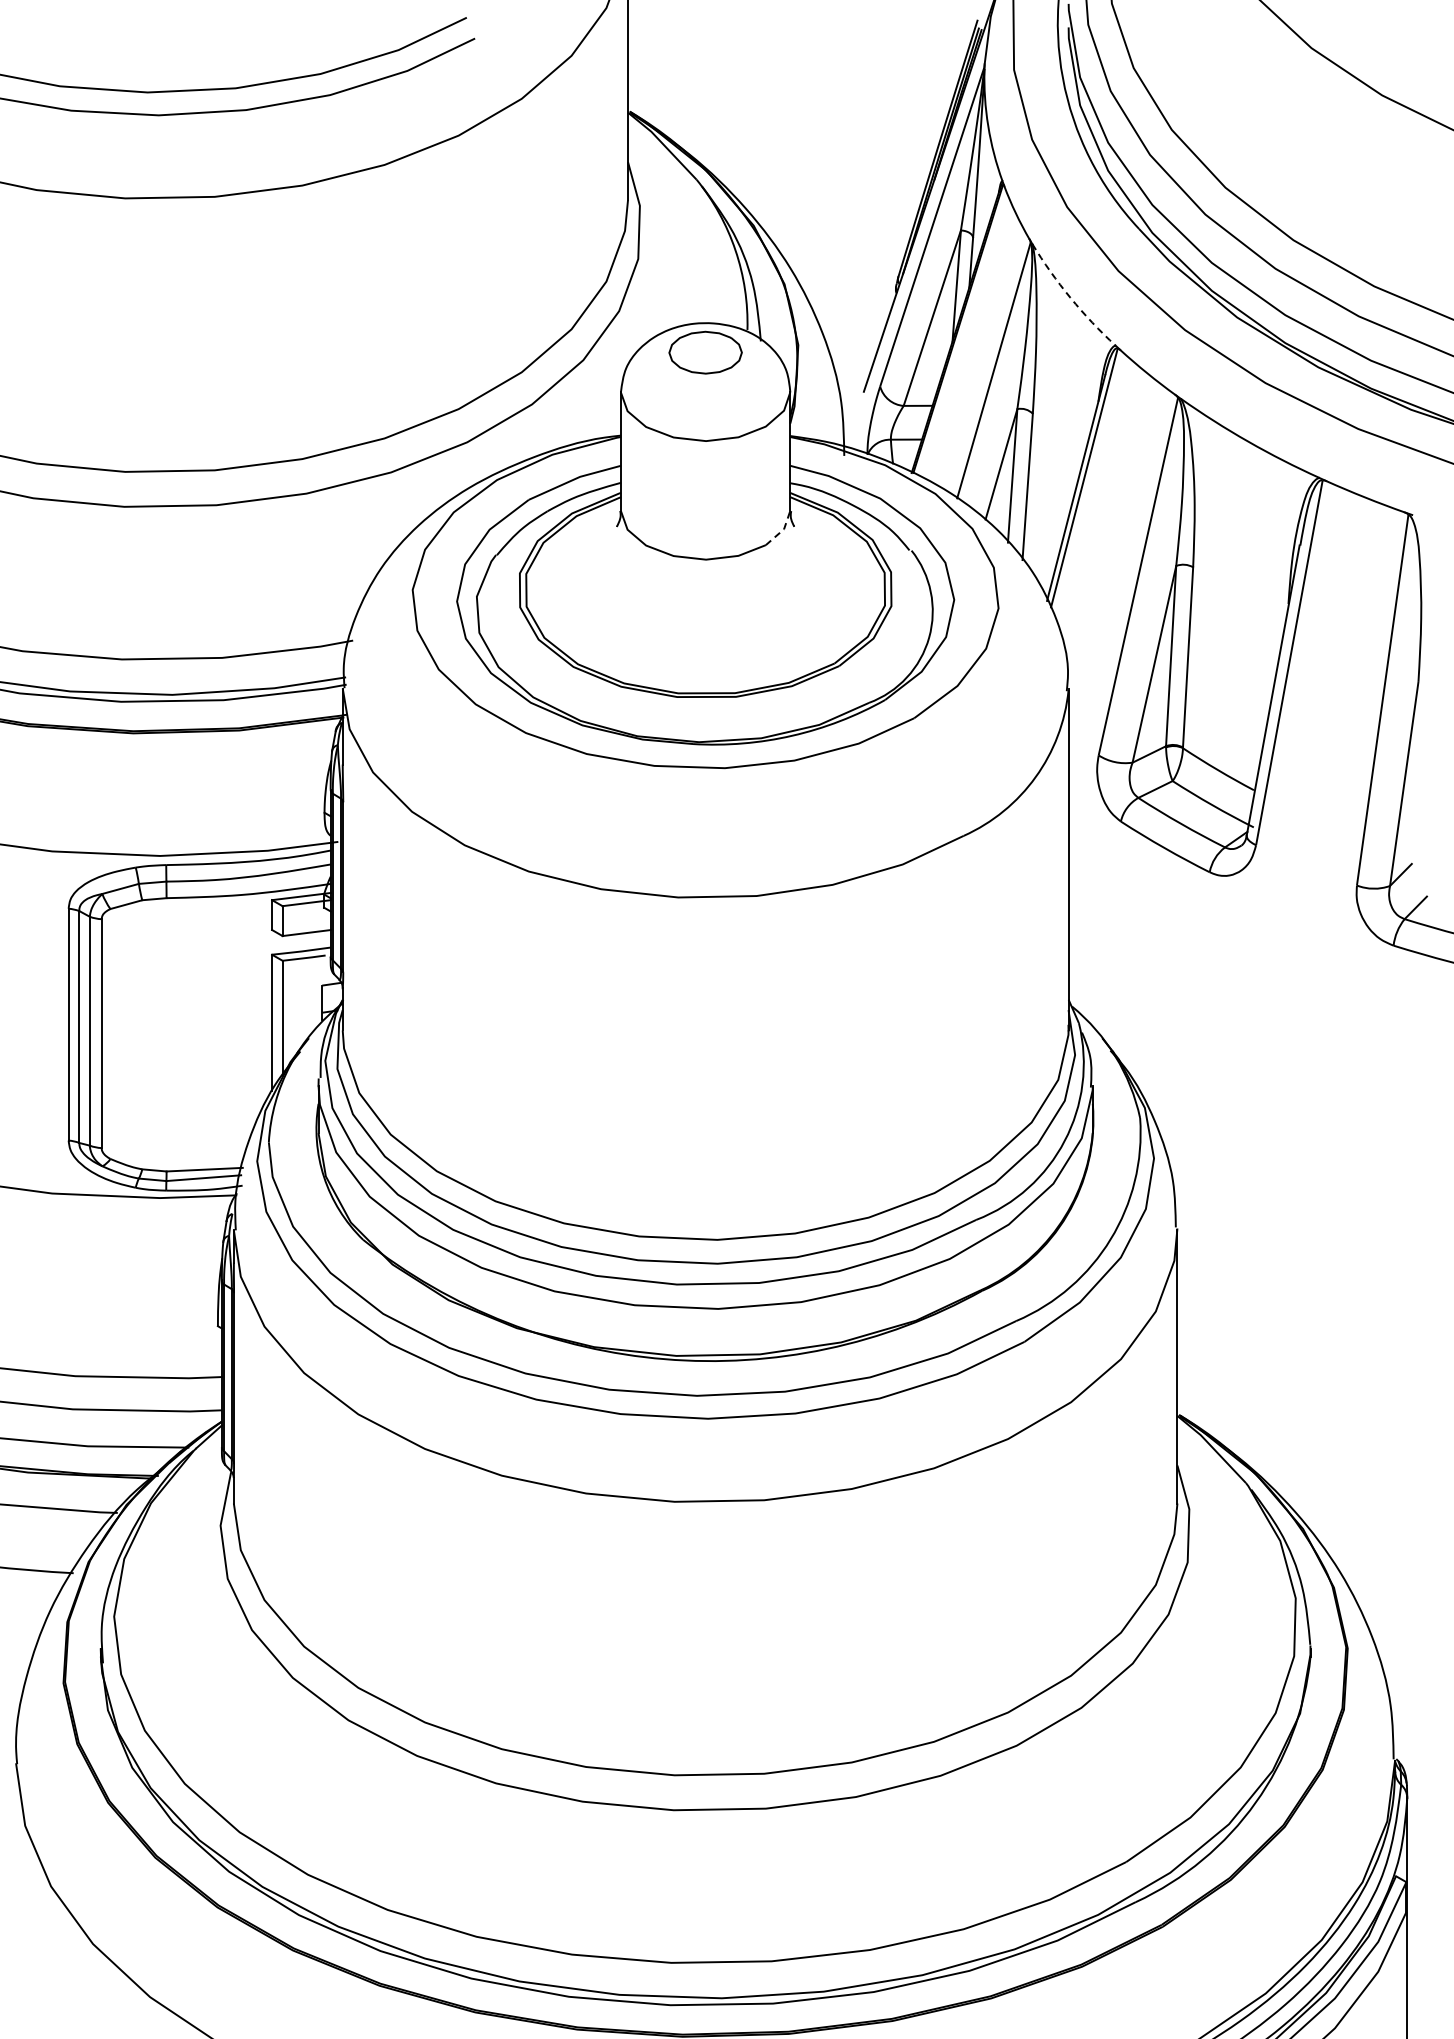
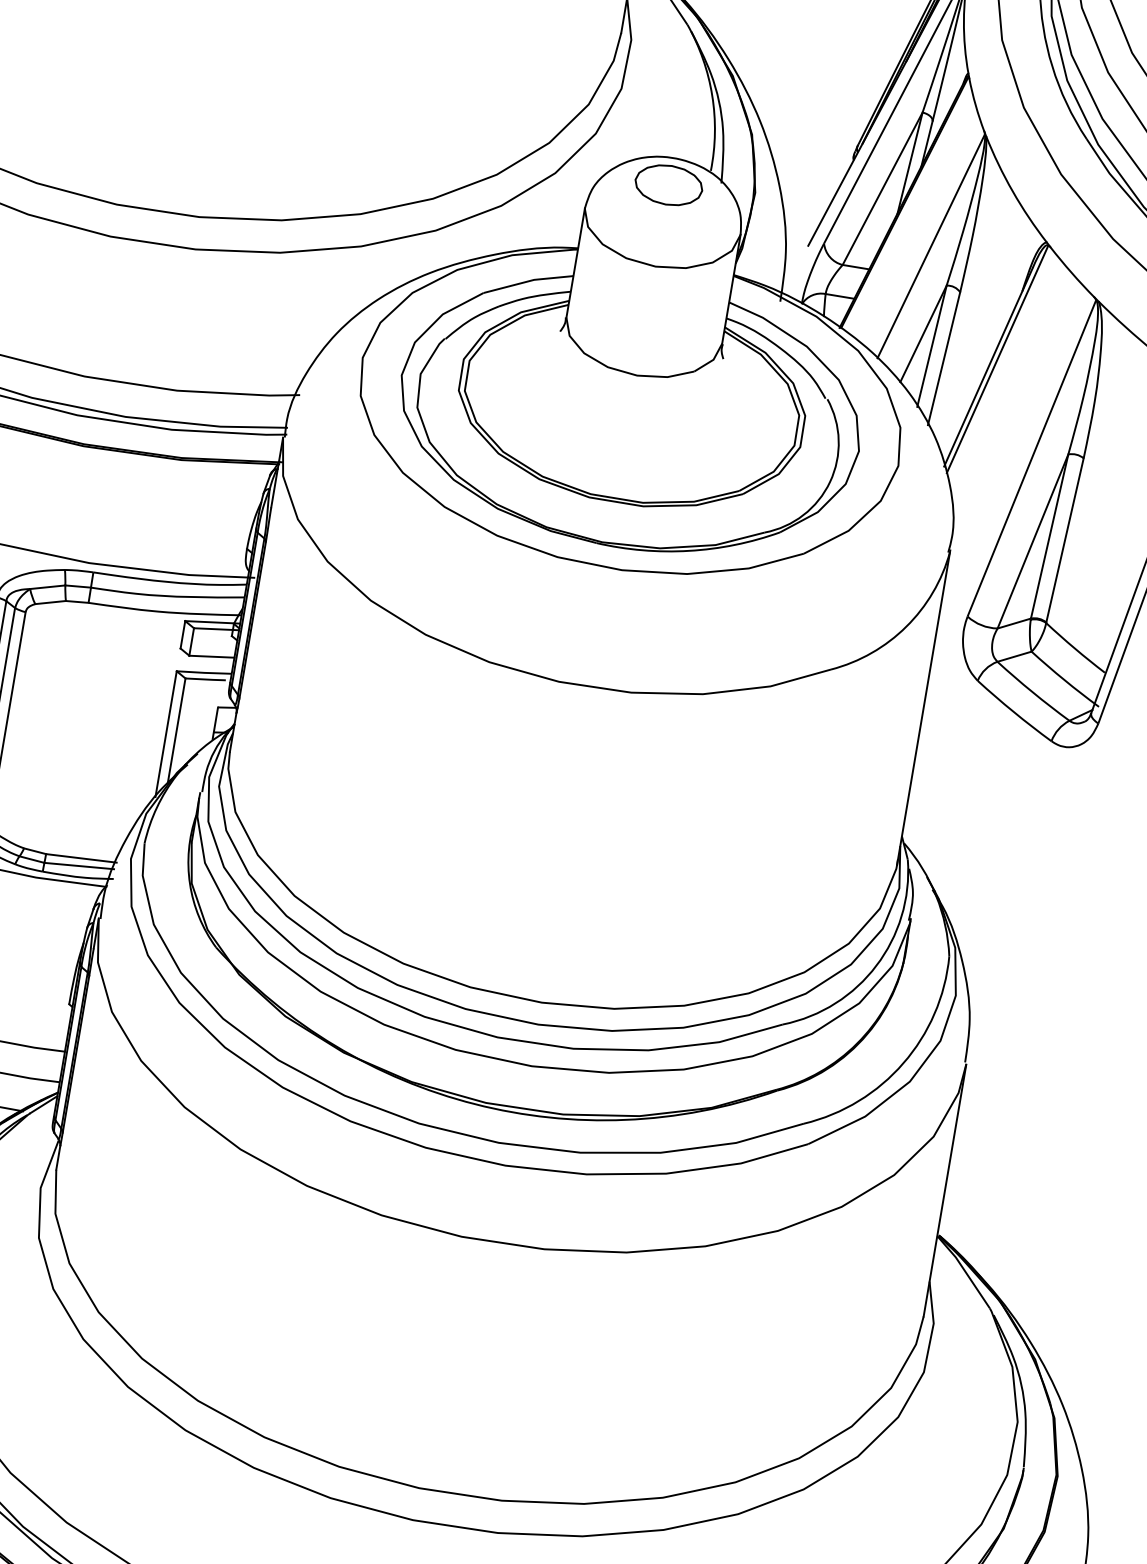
arc: (1070, 297) -> (1012, 191), dashed -> solid
line: (782, 530) -> (711, 360), dashed -> solid

